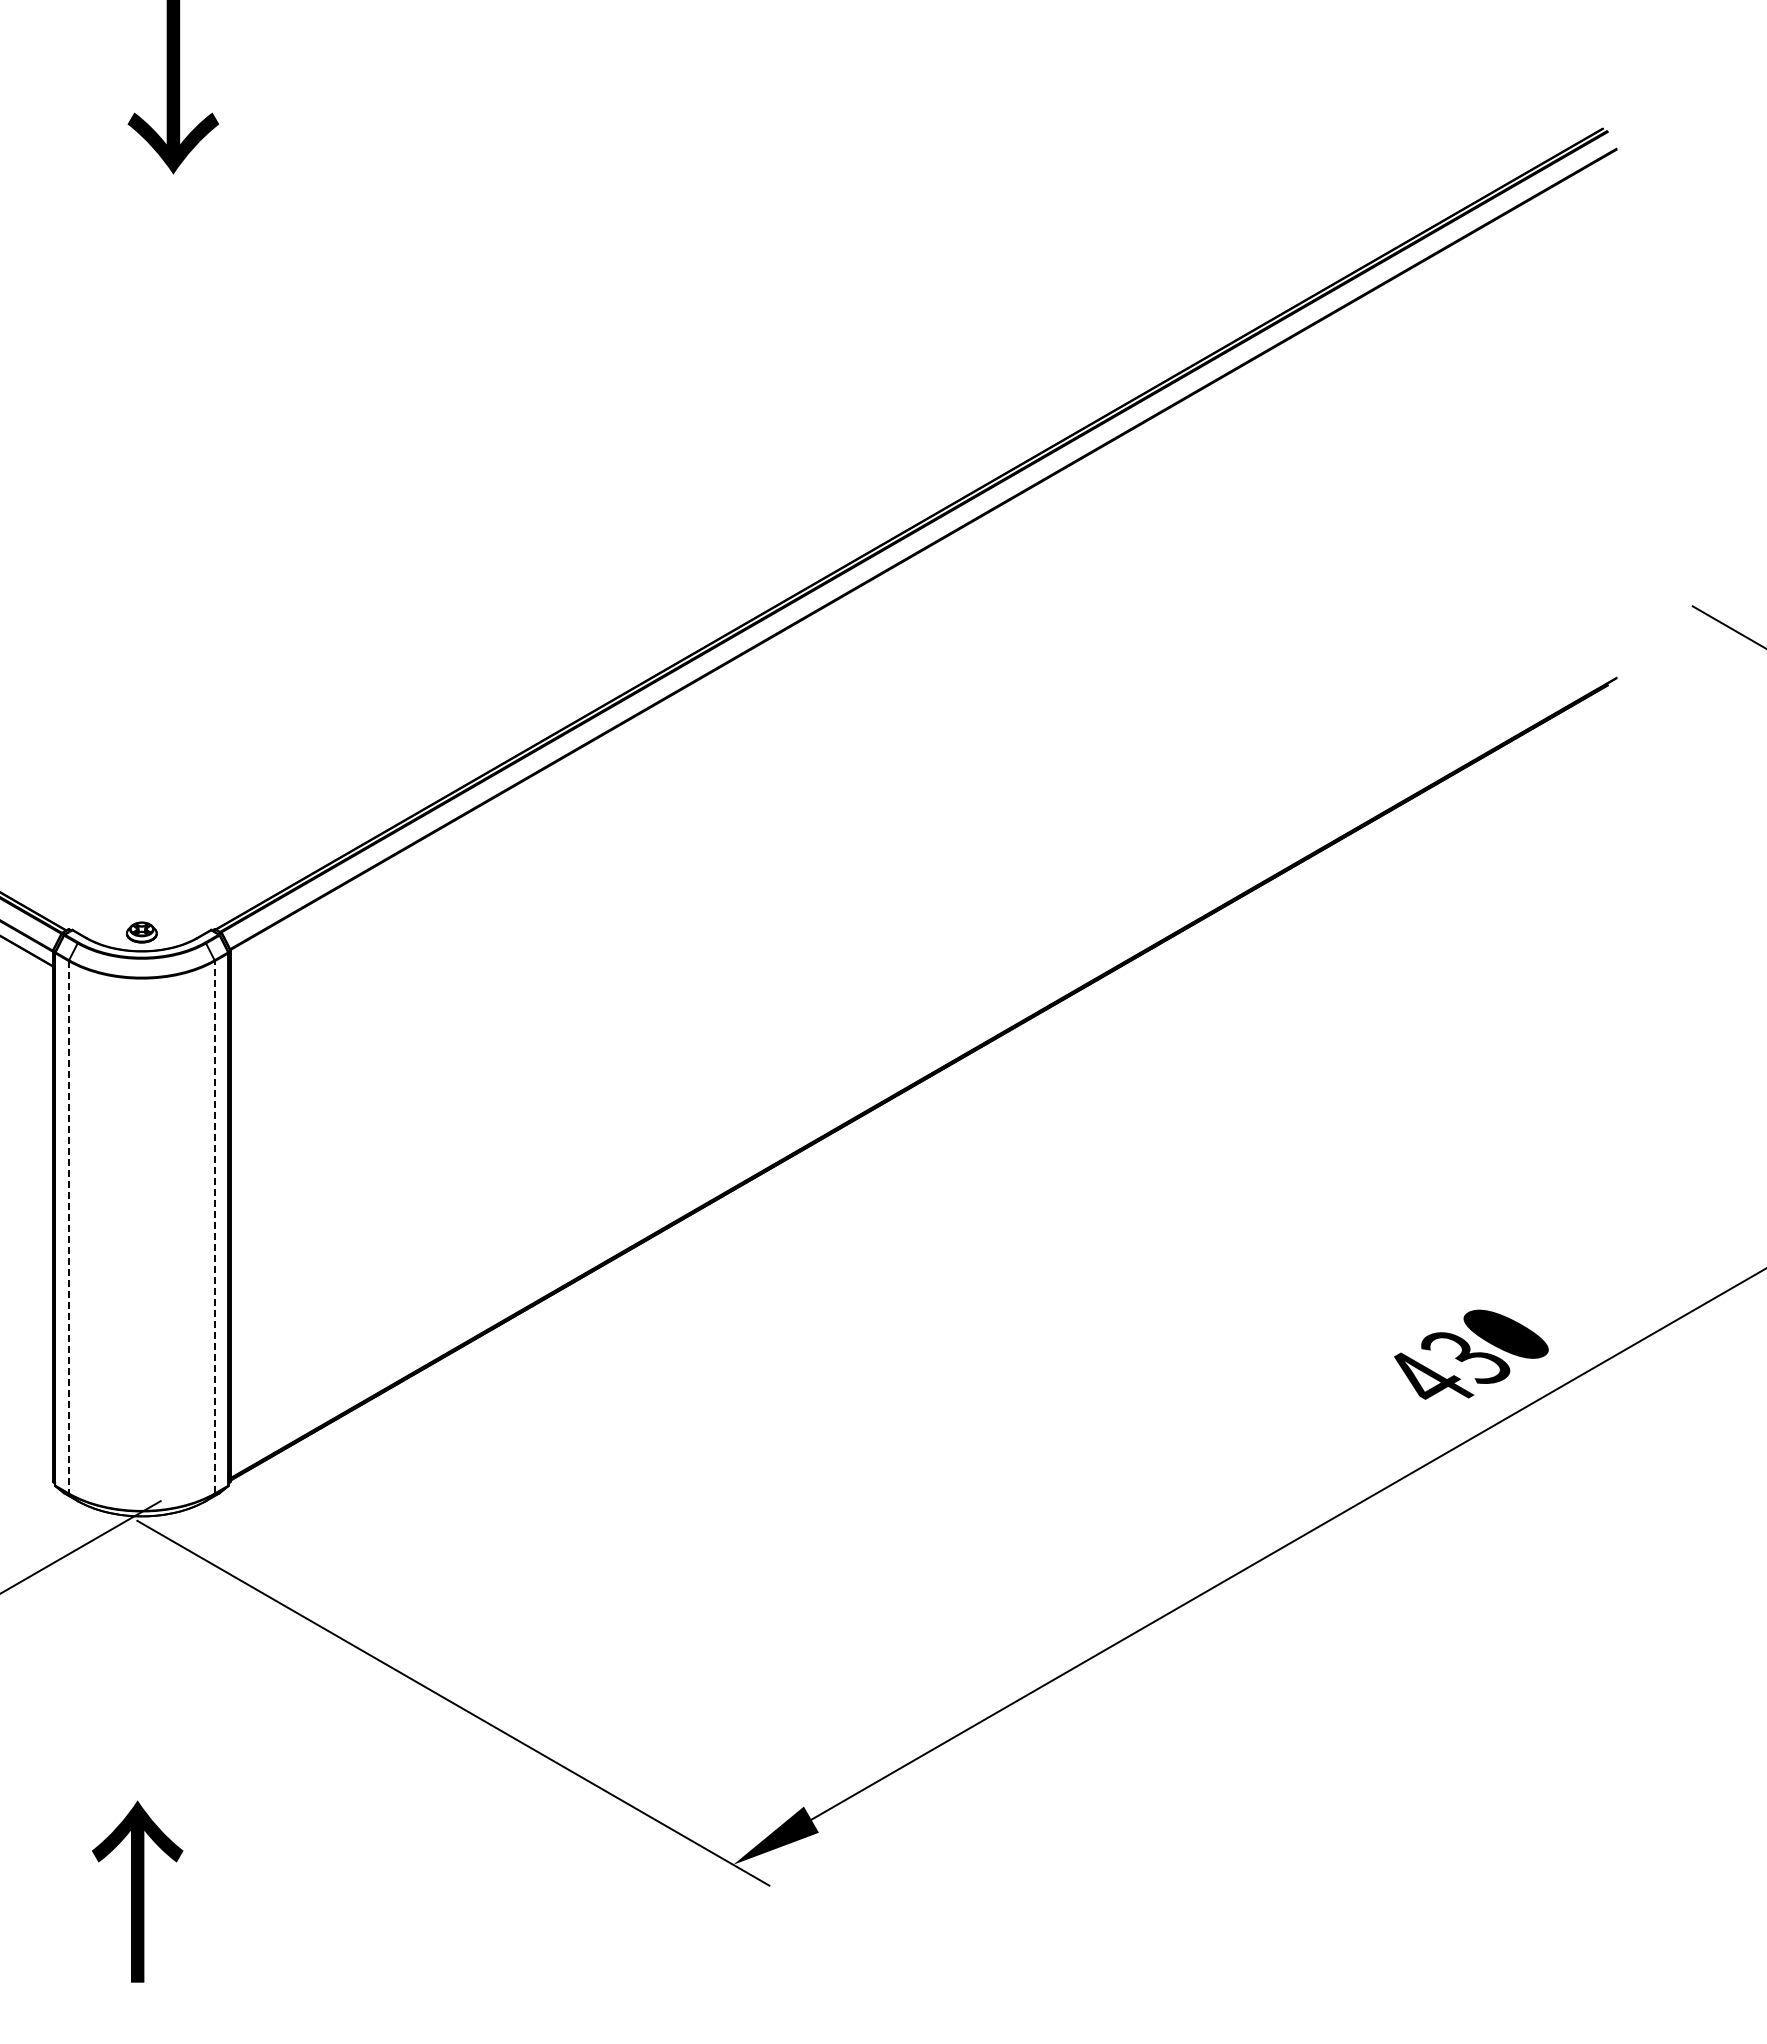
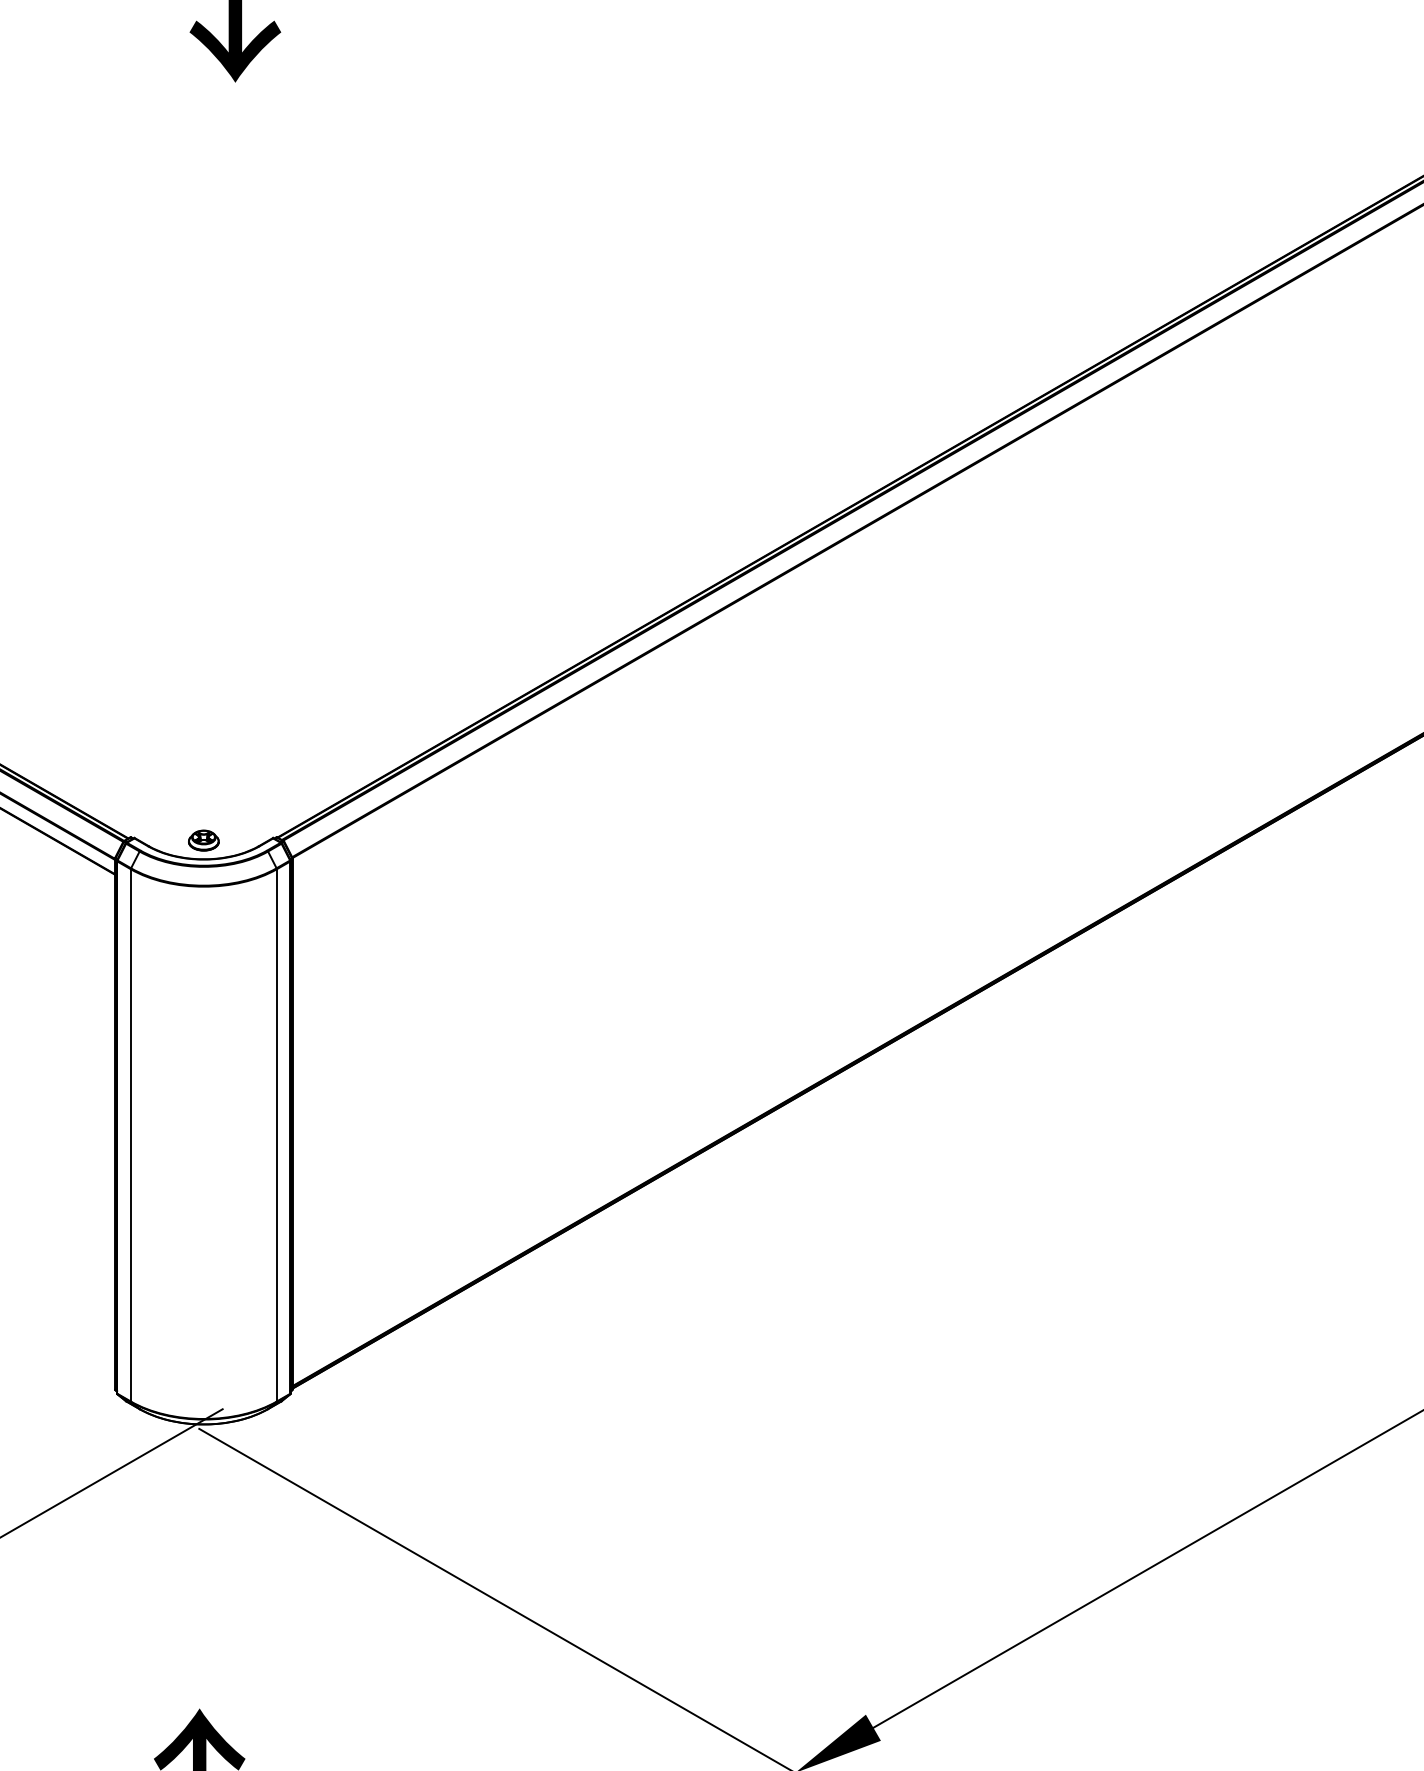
line: (214, 1226) -> (276, 1134), dashed -> solid
line: (68, 1227) -> (130, 1135), dashed -> solid

